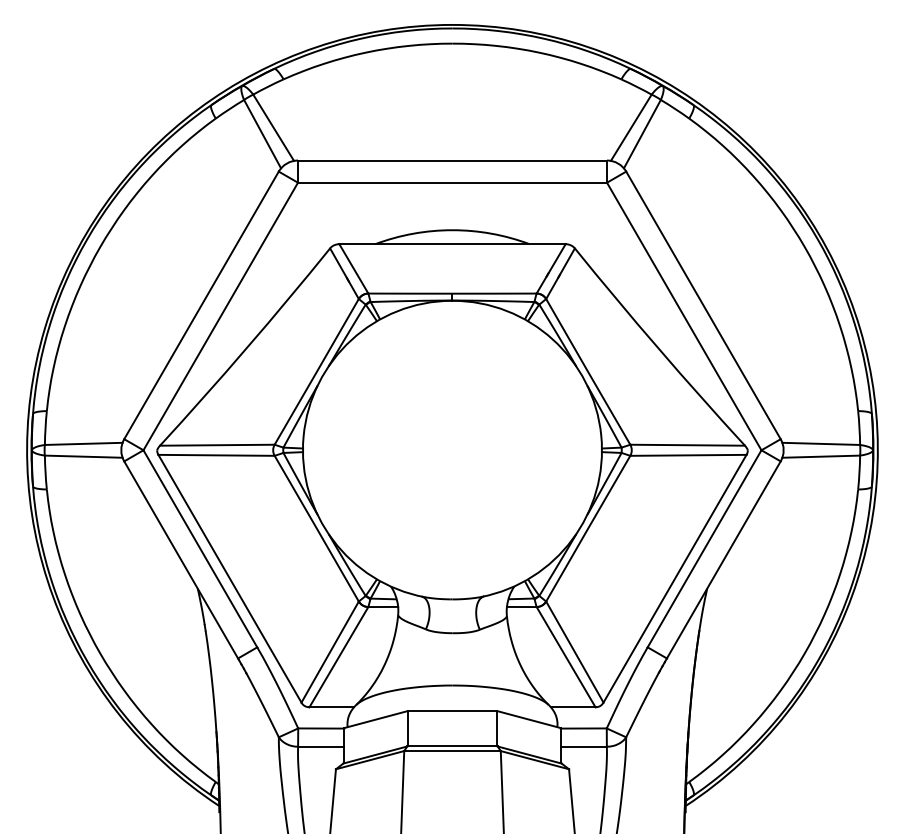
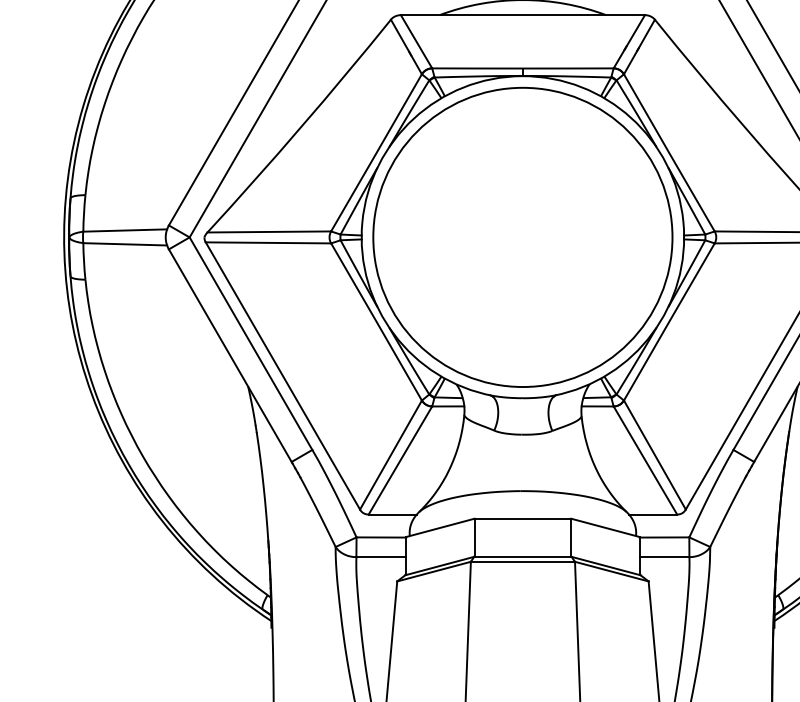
circle: (452, 449) -> (522, 236), added

